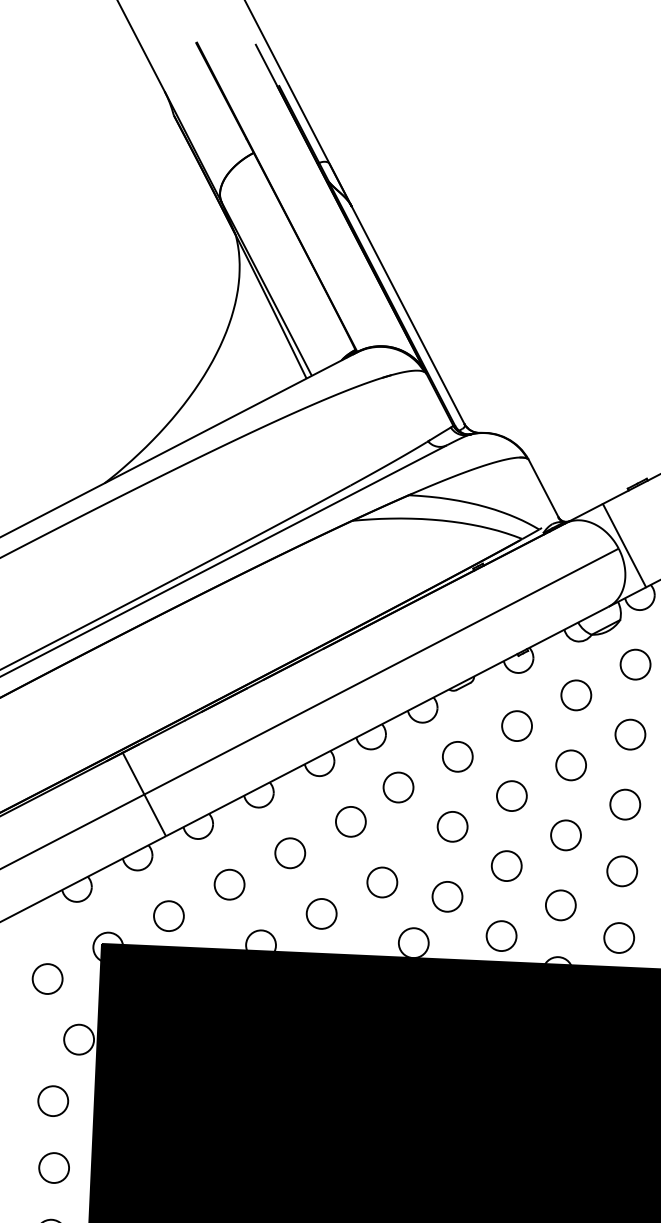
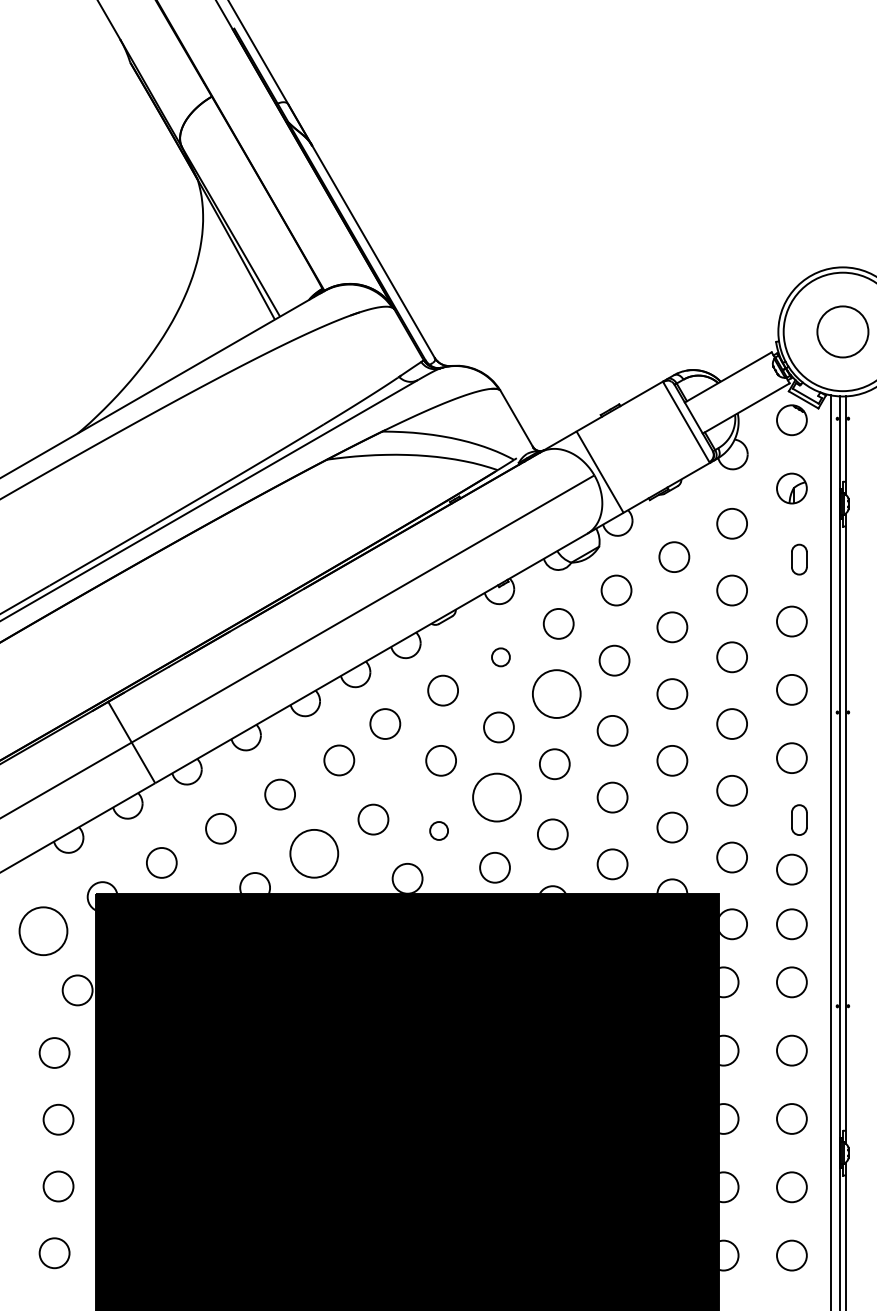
circle: (516, 726) -> (500, 657), size x0.6
circle: (570, 765) -> (556, 694), size x1.6
circle: (506, 865) -> (496, 797), size x1.6
circle: (446, 896) -> (438, 830), size x0.6
circle: (321, 913) -> (314, 853), size x1.6
circle: (47, 979) -> (43, 931), size x1.6

